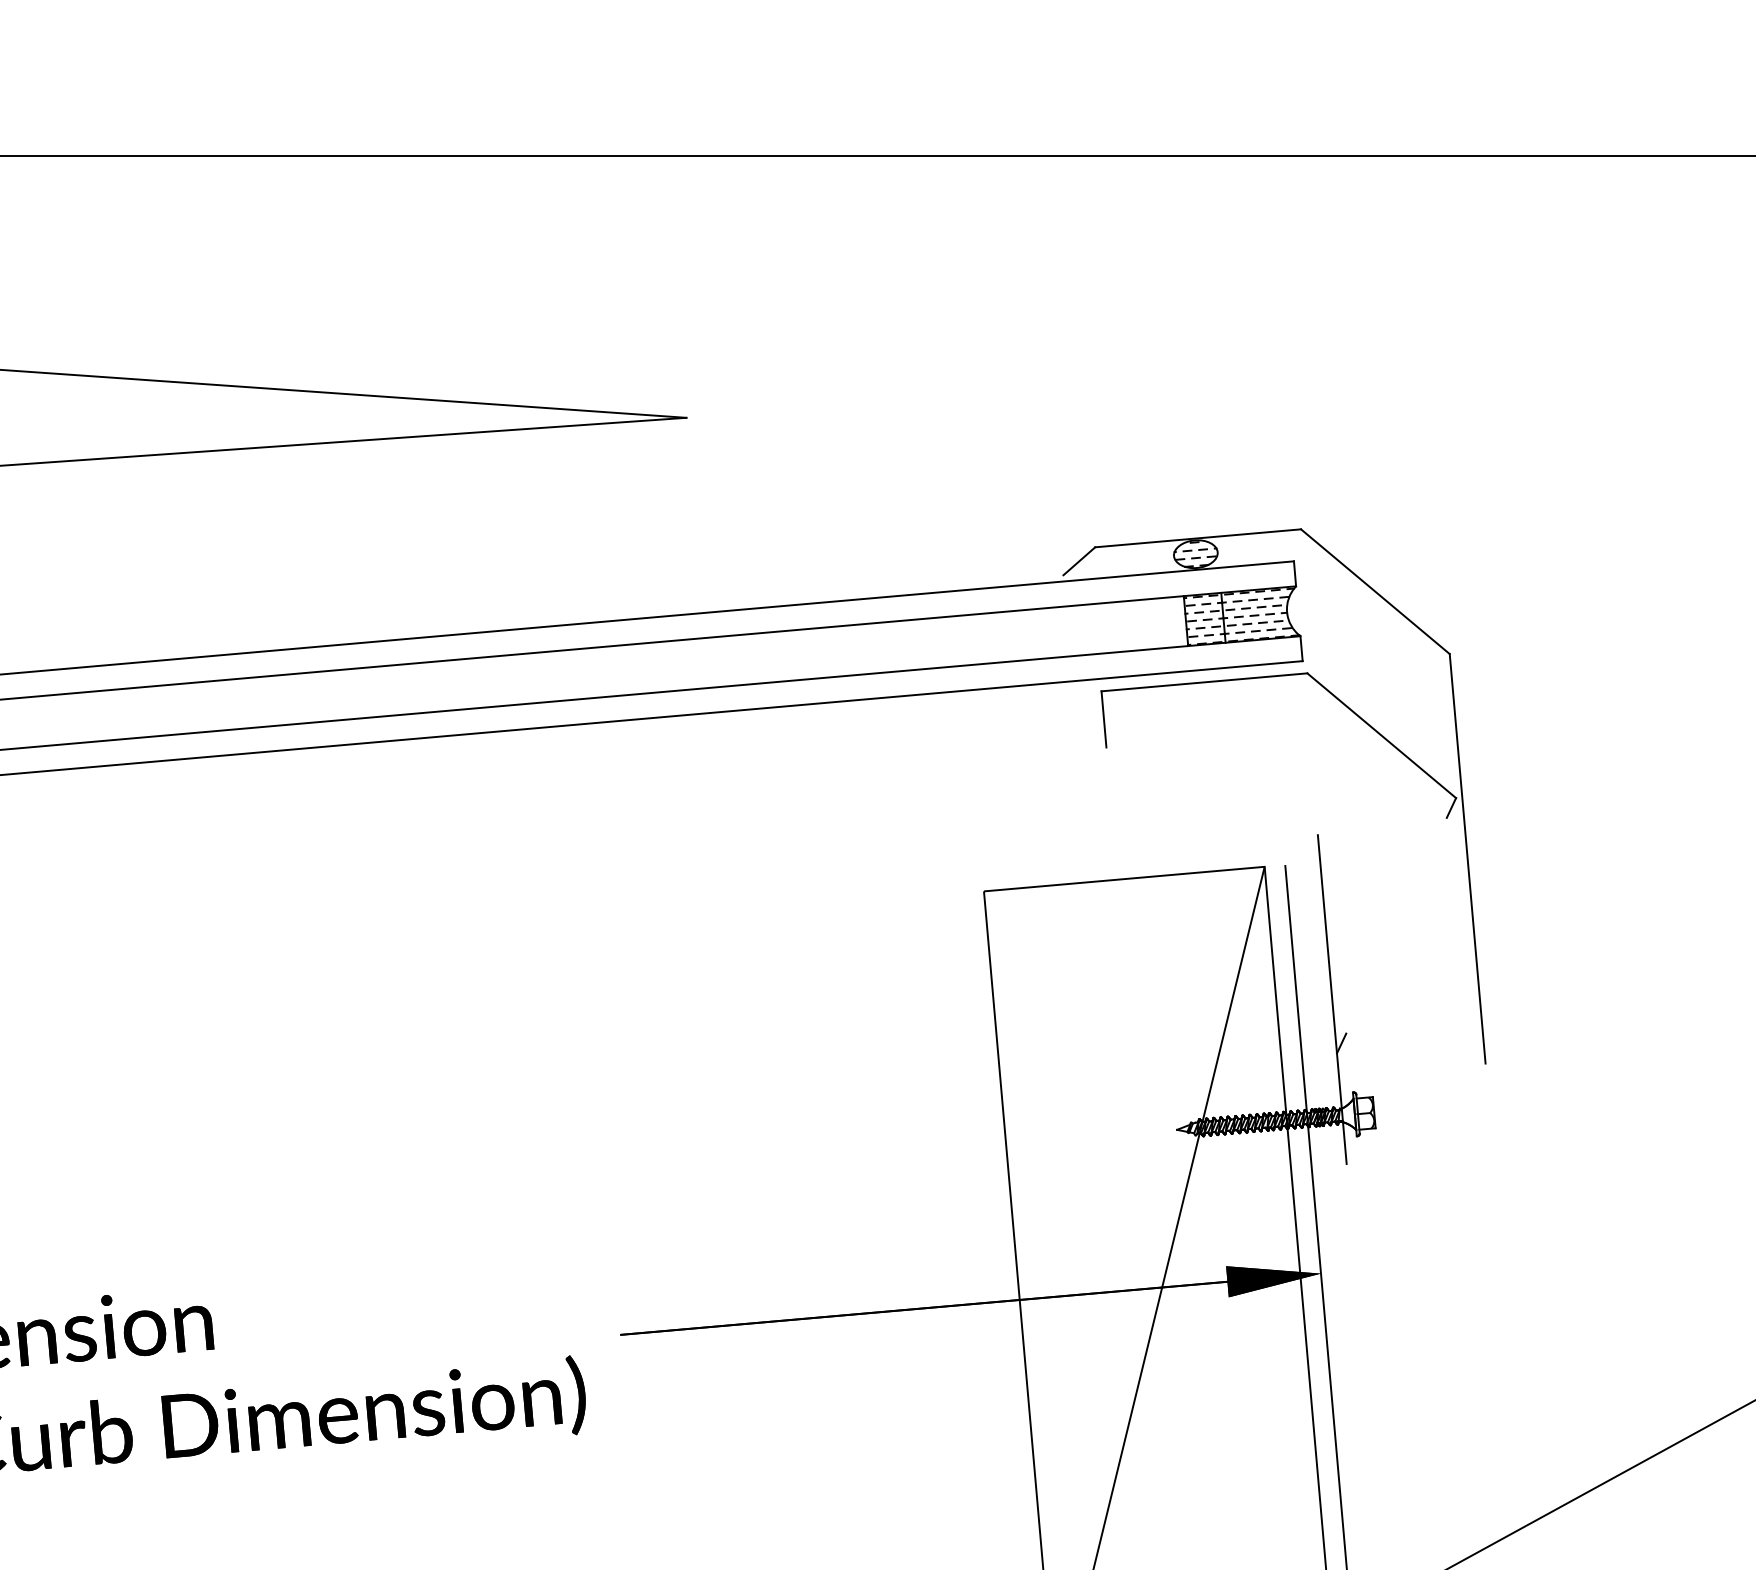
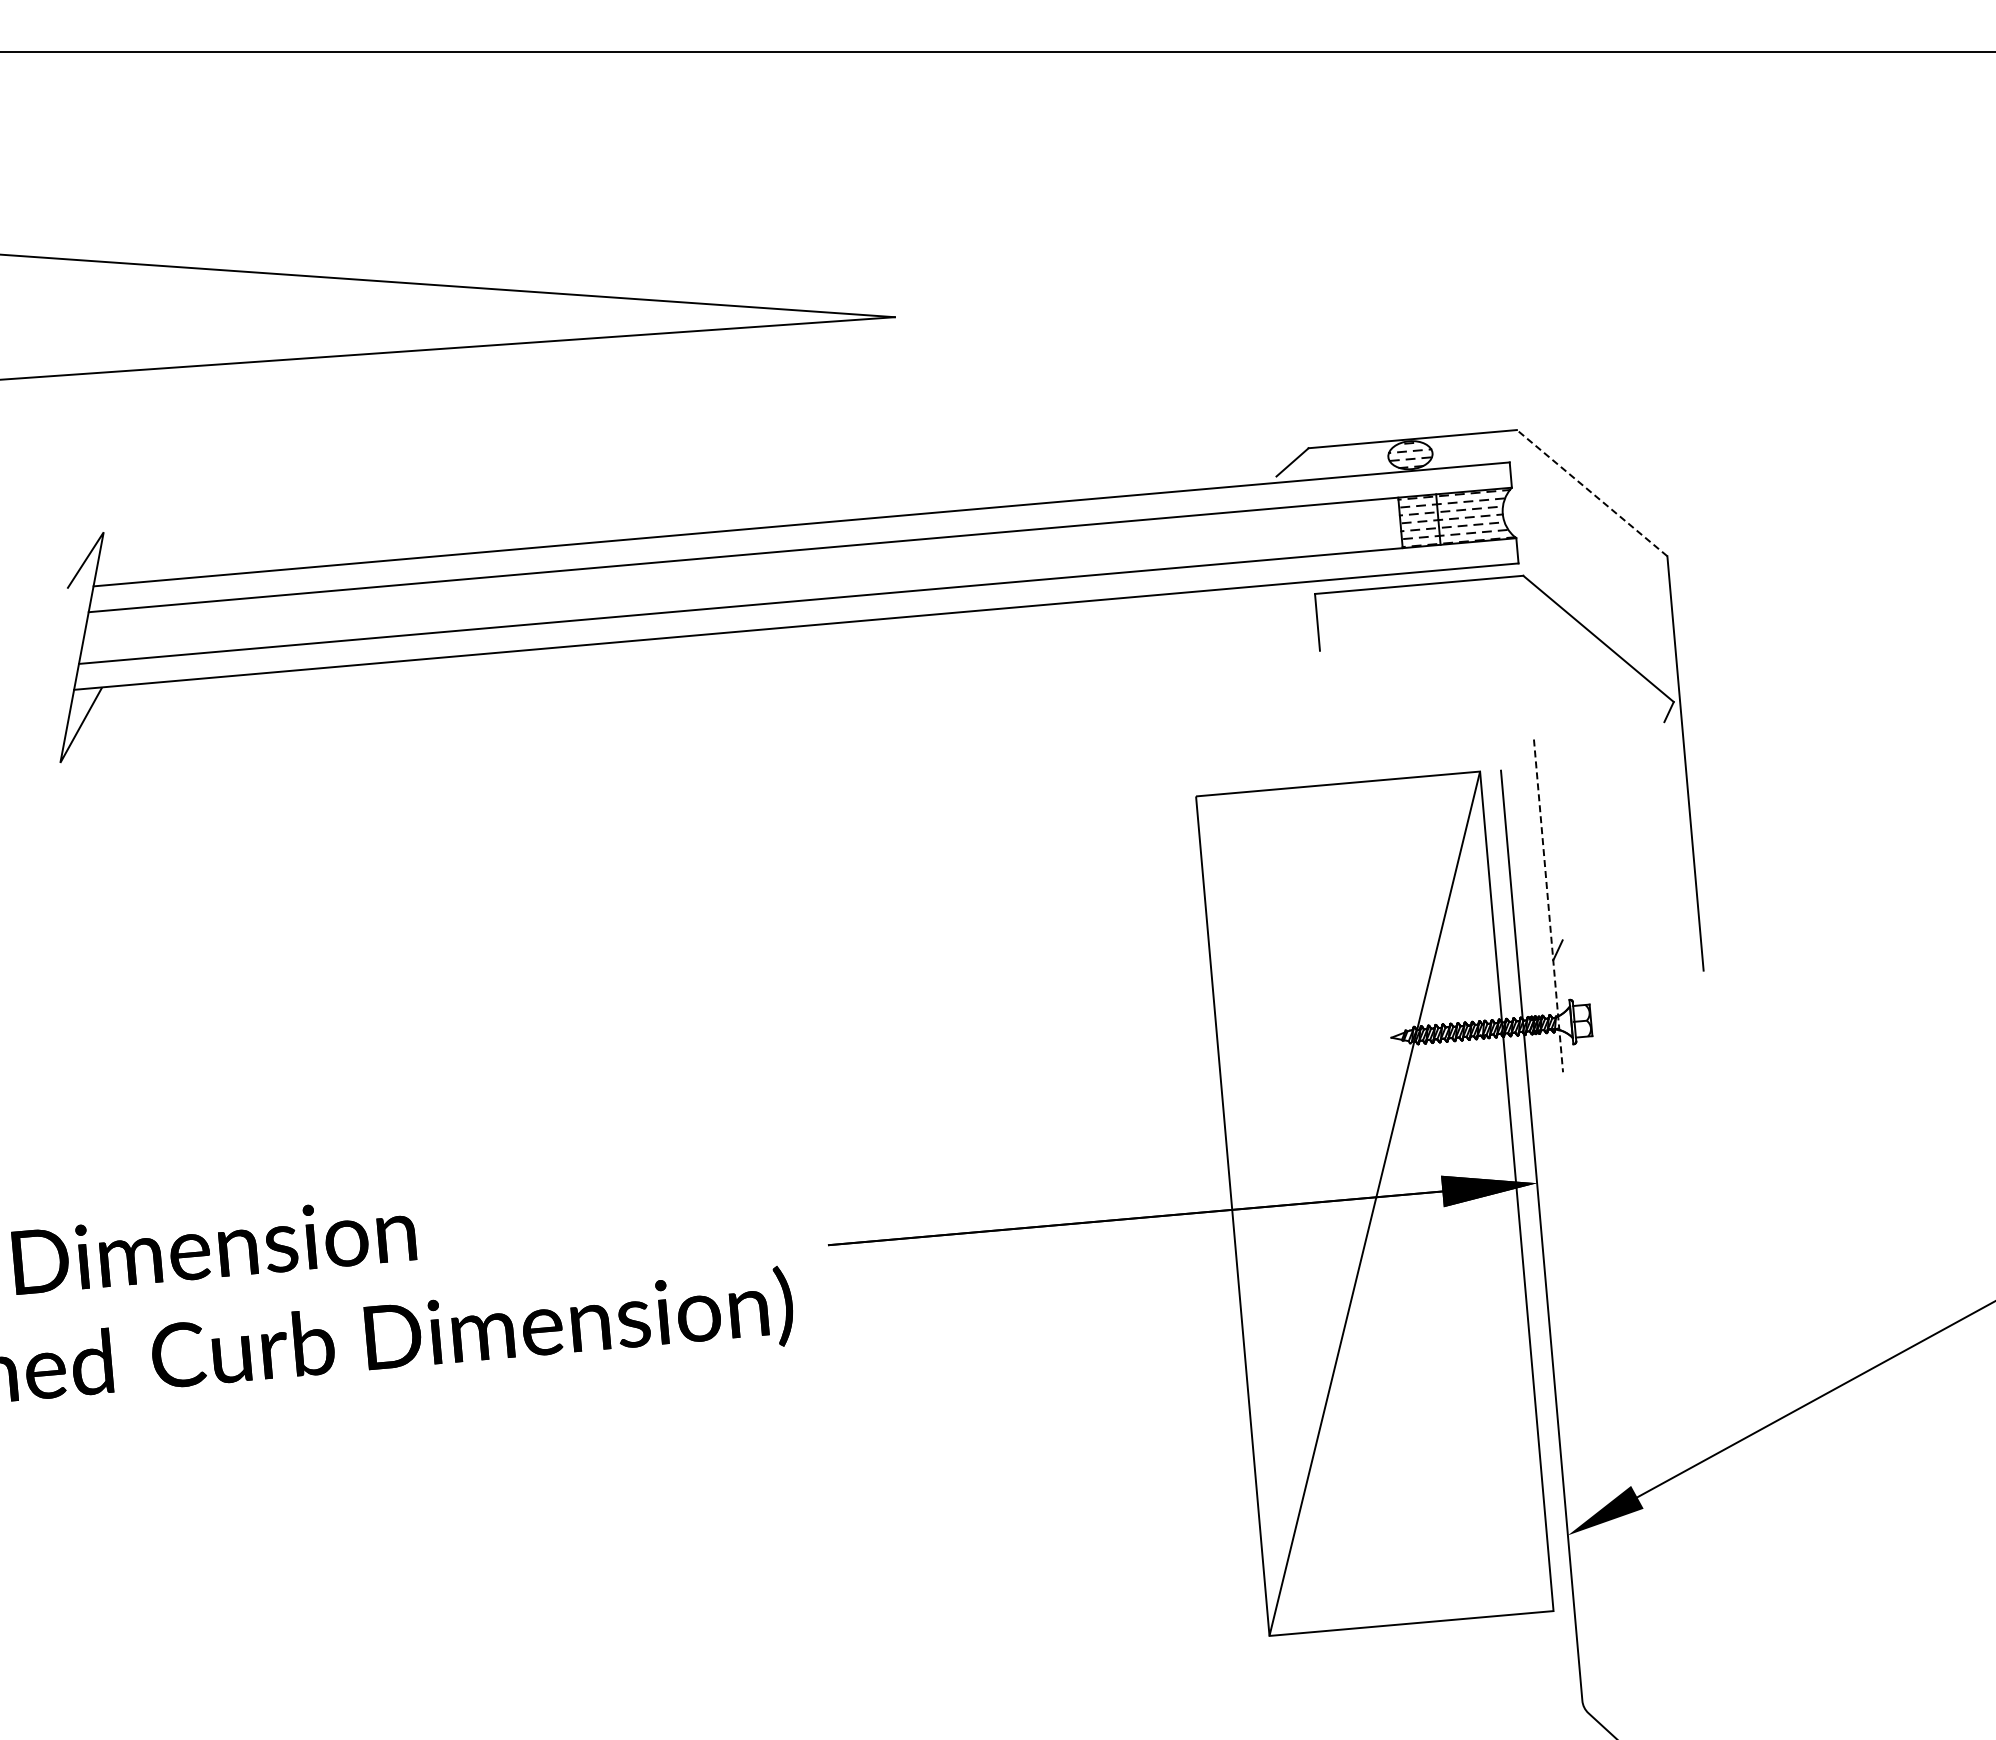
line: (1374, 591) -> (1591, 492), solid -> dashed
line: (1332, 1000) -> (1548, 906), solid -> dashed

